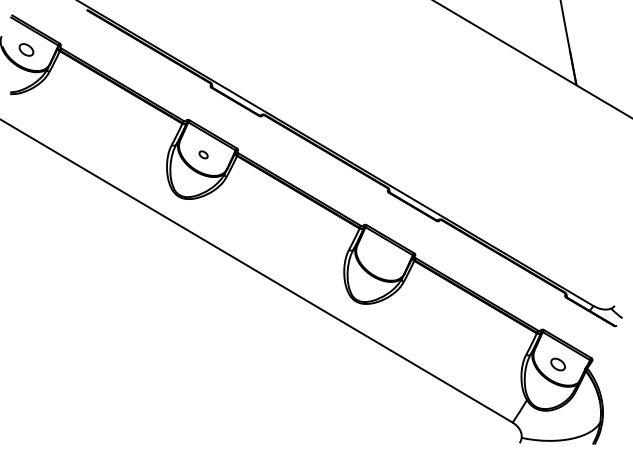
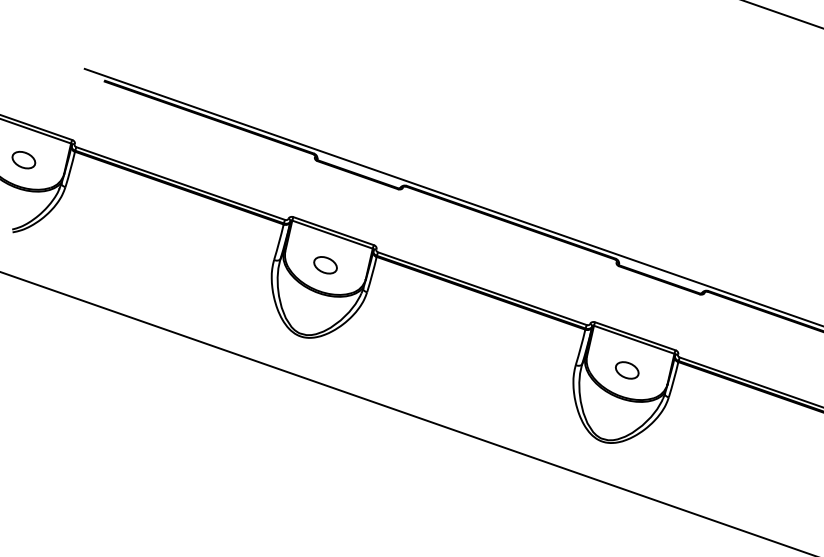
part: (203, 154) -> (325, 264), size x1.67
part: (380, 259) -> (626, 370), added

